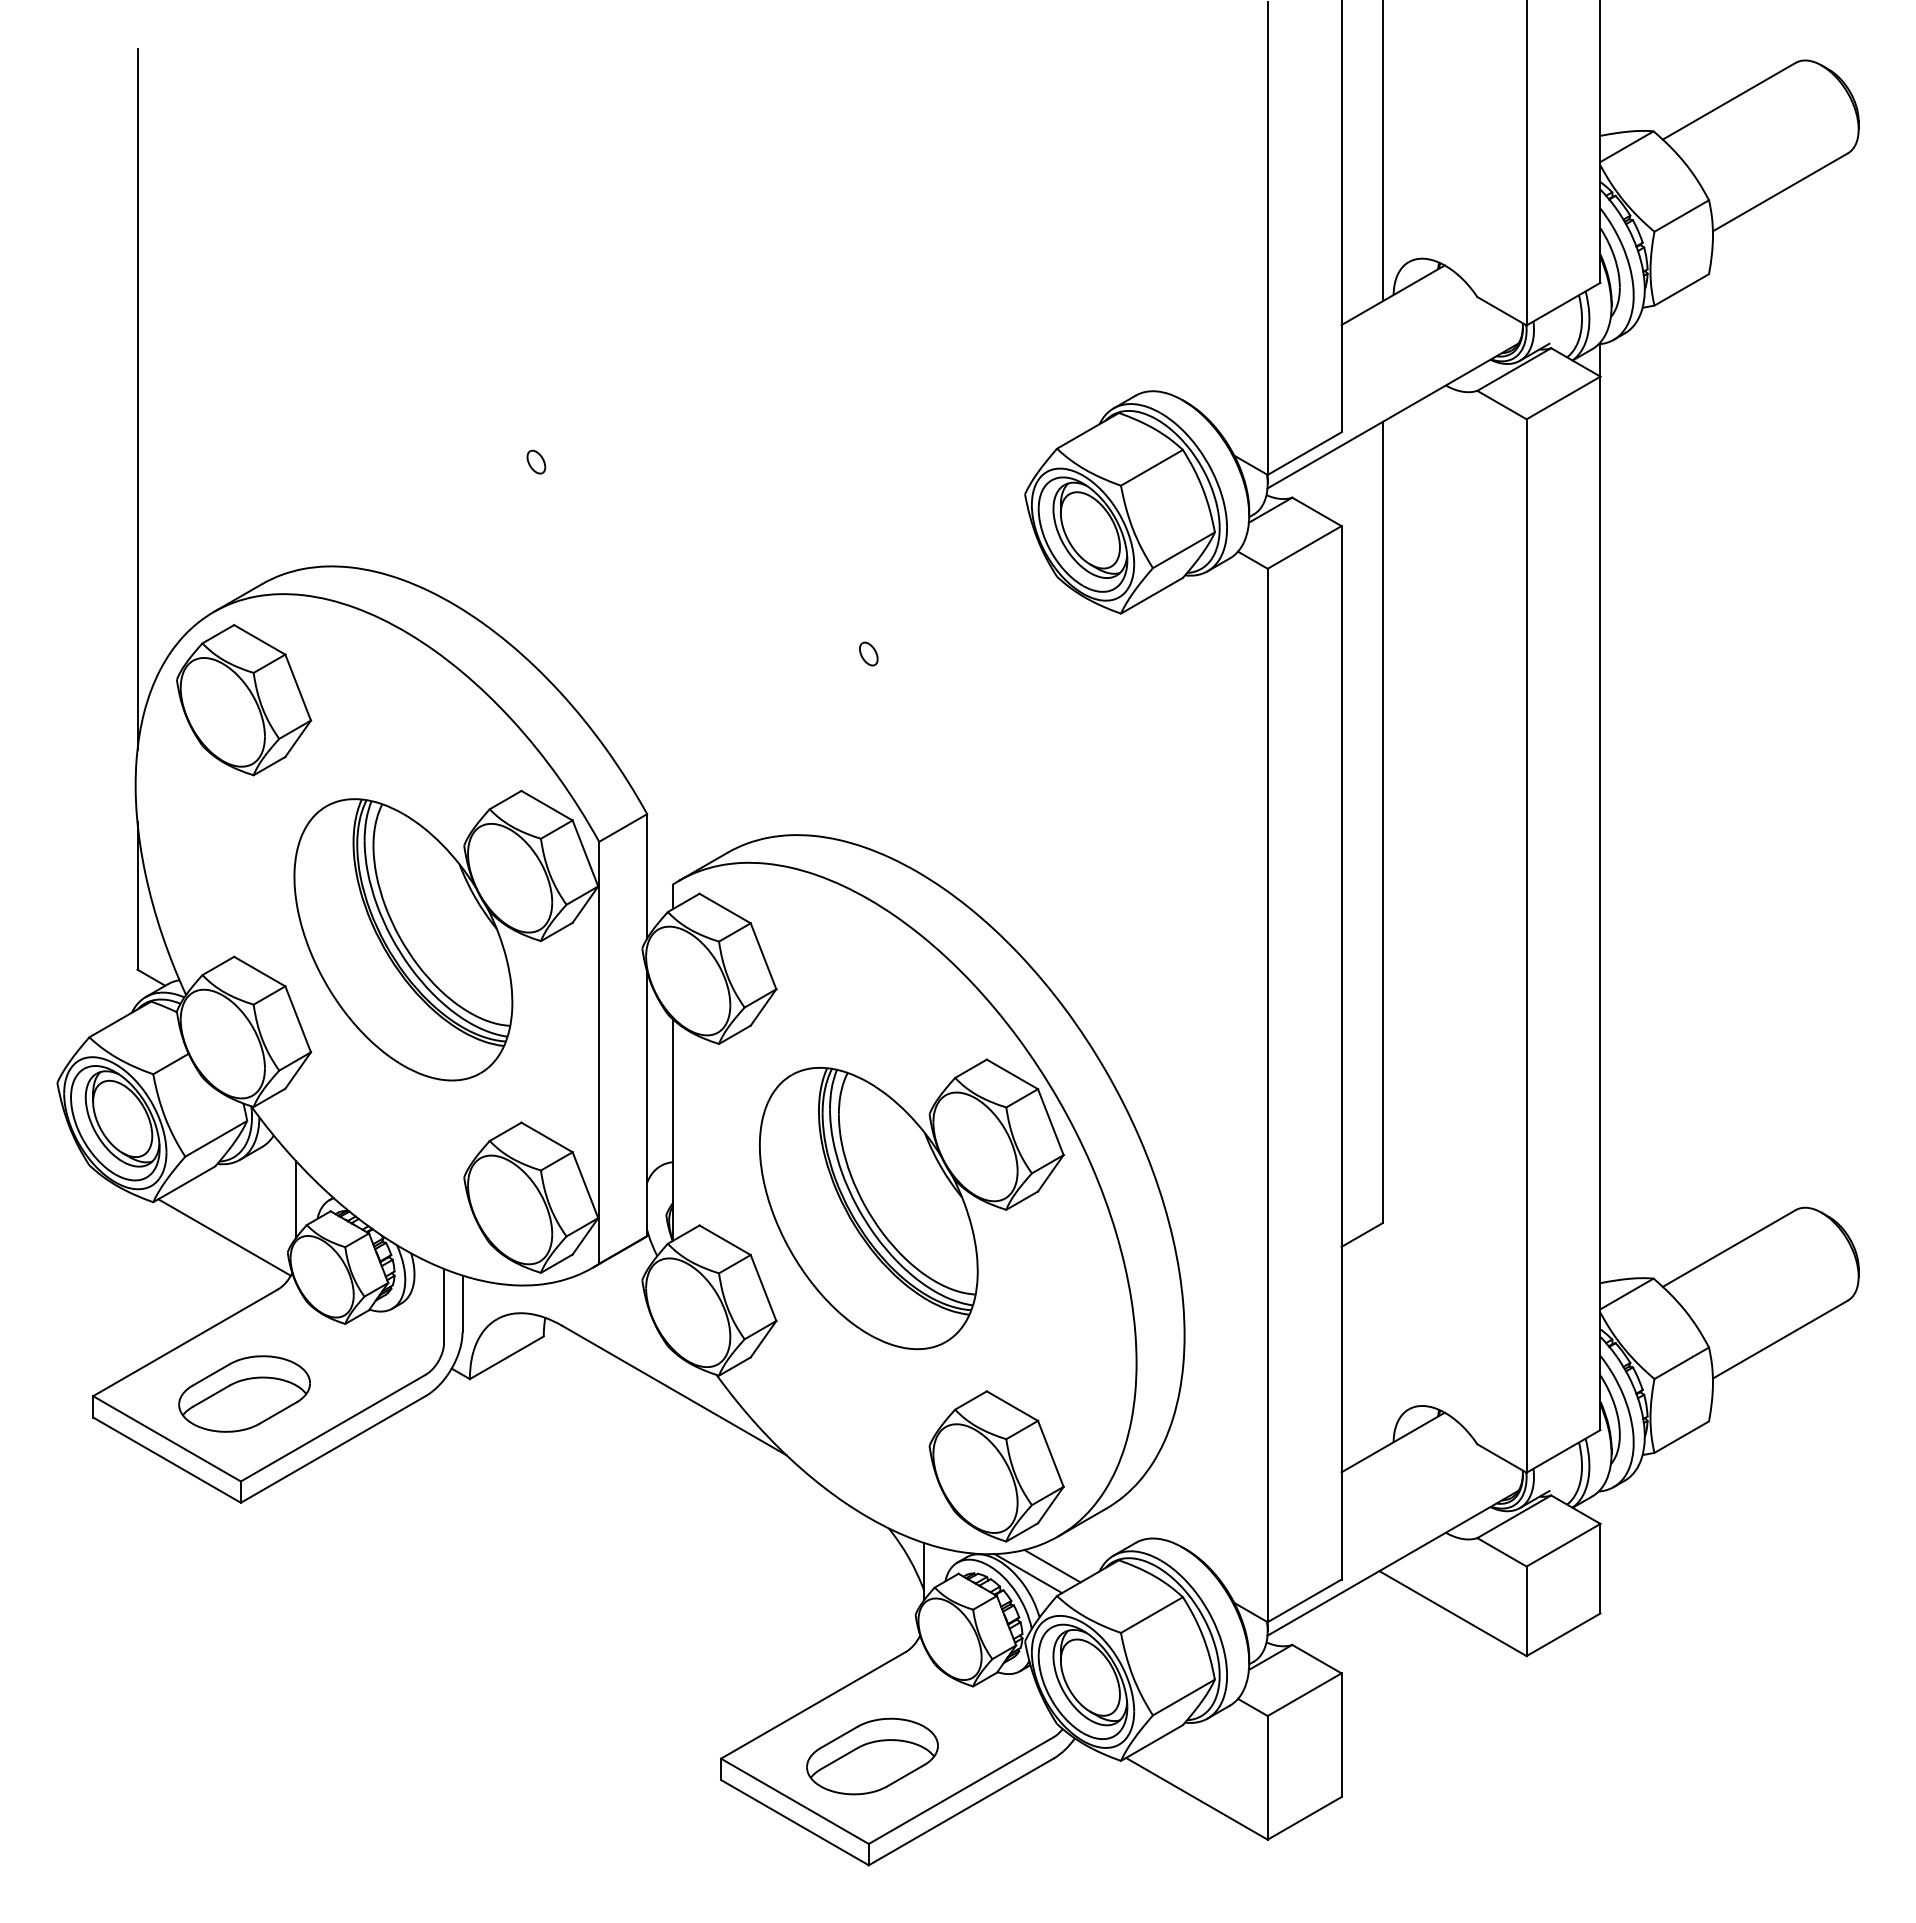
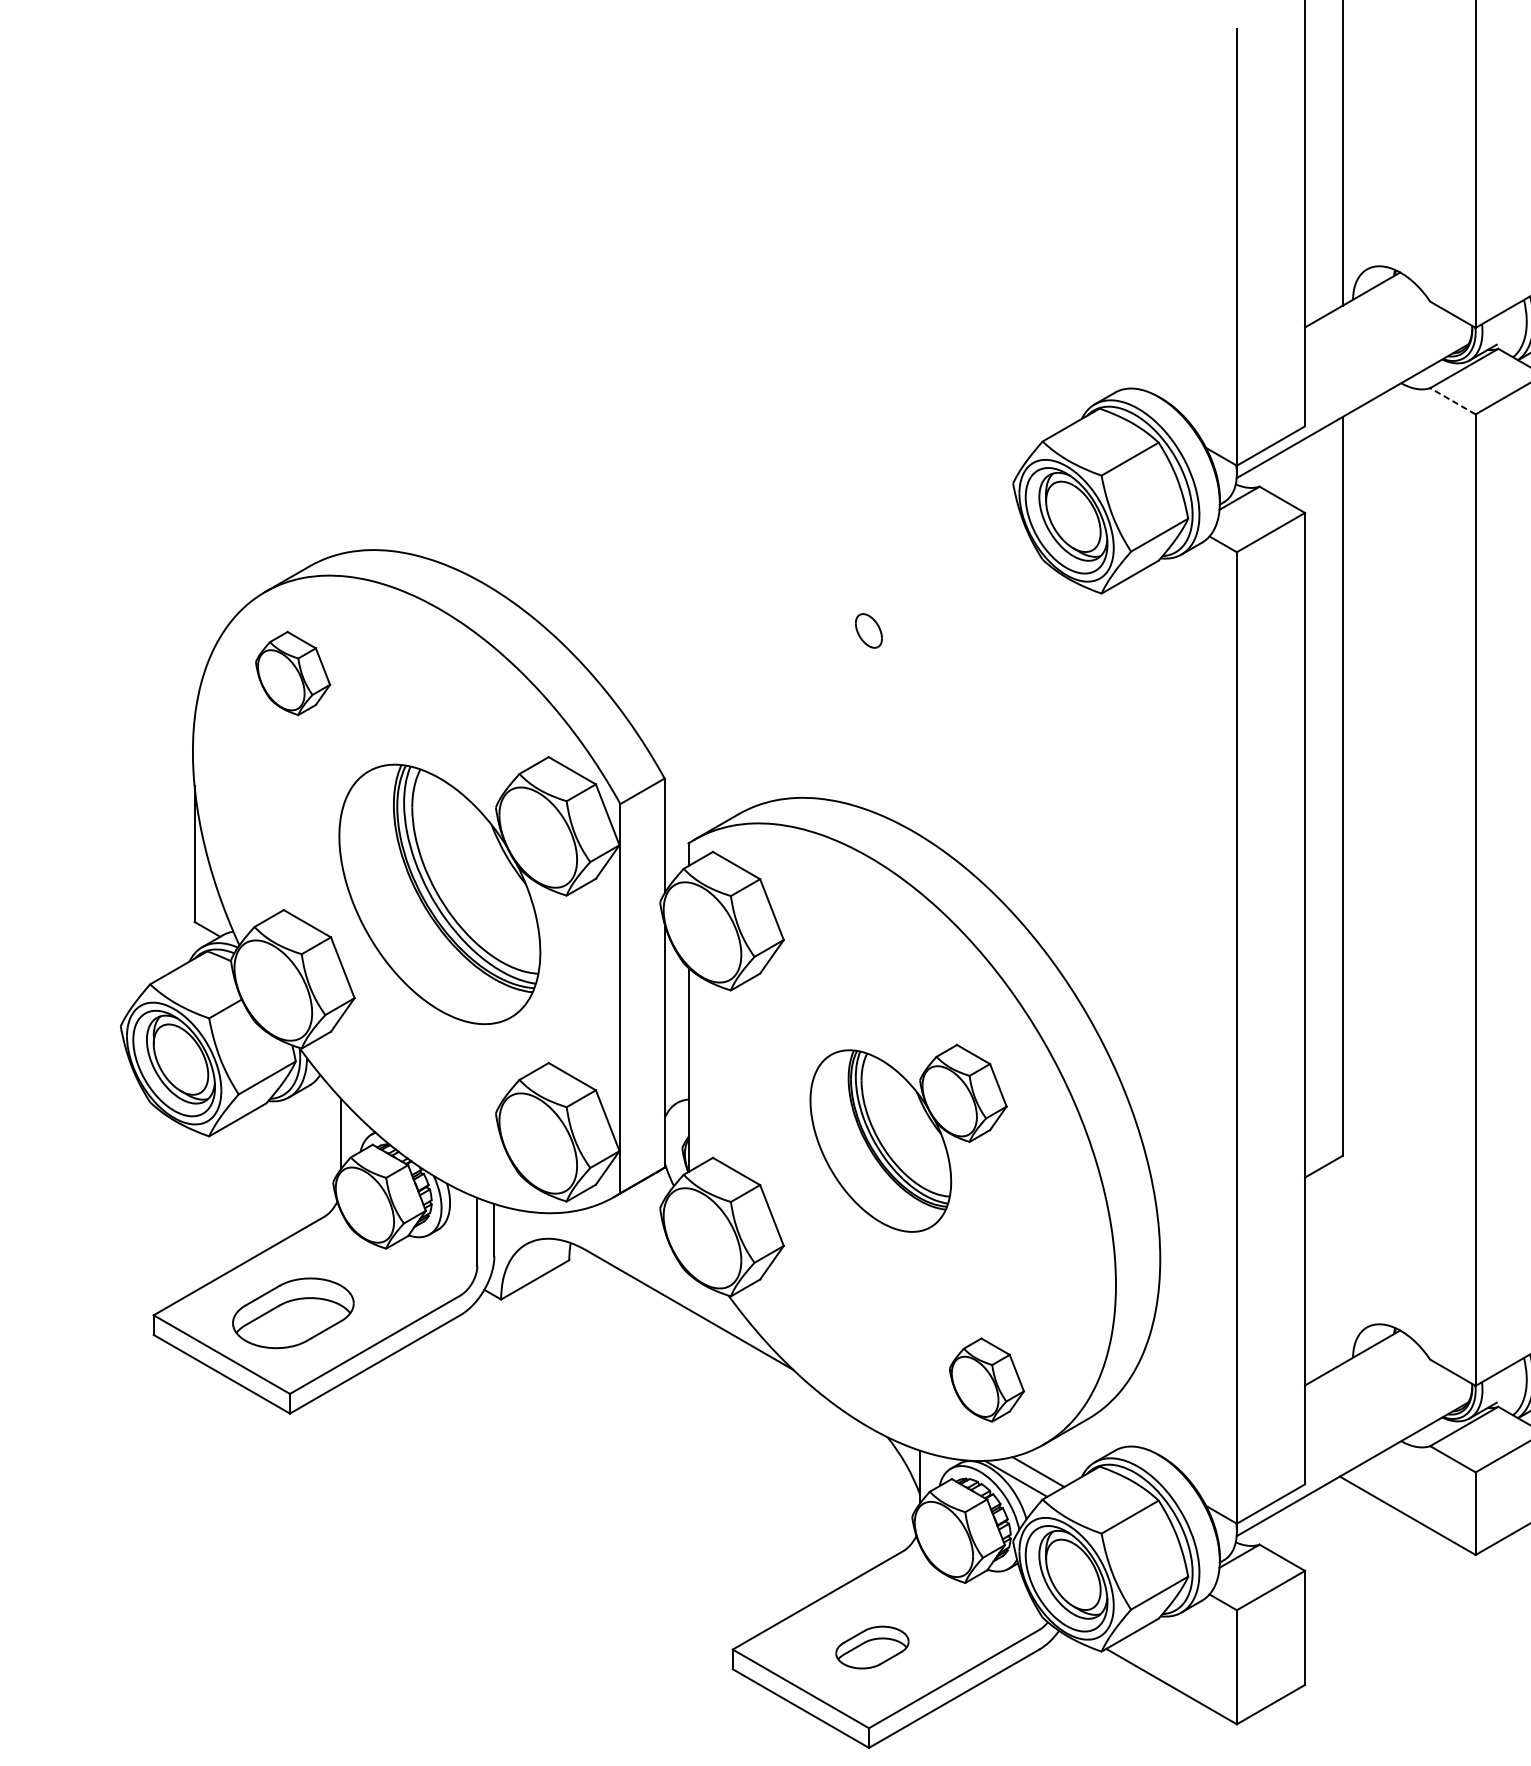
line: (137, 399) -> (194, 396), removed
line: (1501, 404) -> (1452, 400), solid -> dashed
part: (536, 461) -> (562, 453), removed
part: (868, 653) -> (868, 630), size x1.6
part: (244, 700) -> (293, 673), size x0.6
part: (911, 1204) -> (908, 1138), size x0.7
line: (224, 1237) -> (274, 1168), removed
part: (996, 1466) -> (986, 1380), size x0.6
part: (872, 1756) -> (872, 1647), size x0.6

